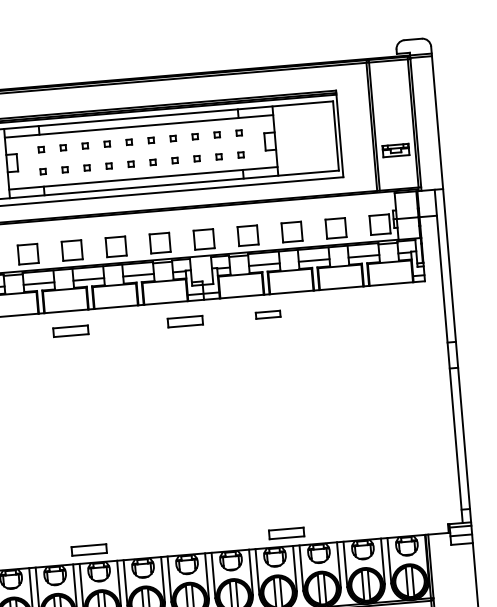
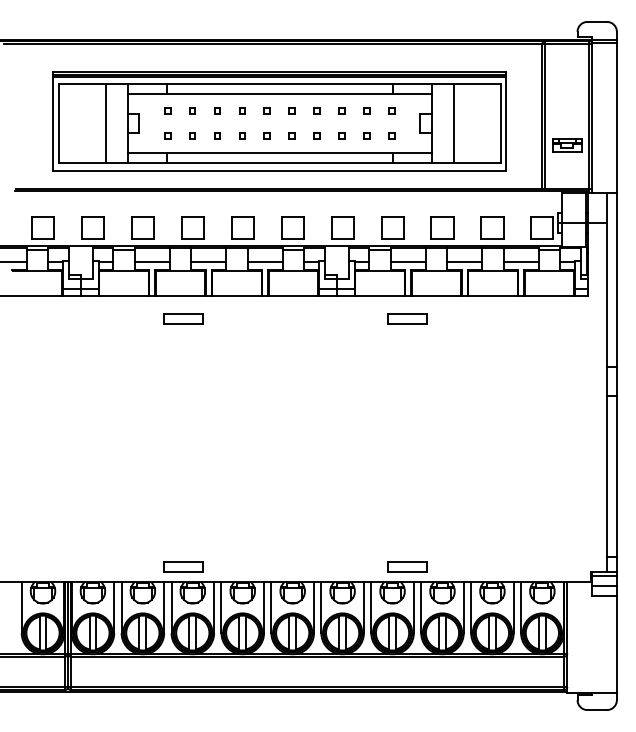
line: (294, 139) -> (453, 123), added
part: (267, 314) -> (407, 318), size x1.43
part: (185, 321) -> (313, 318), removed

